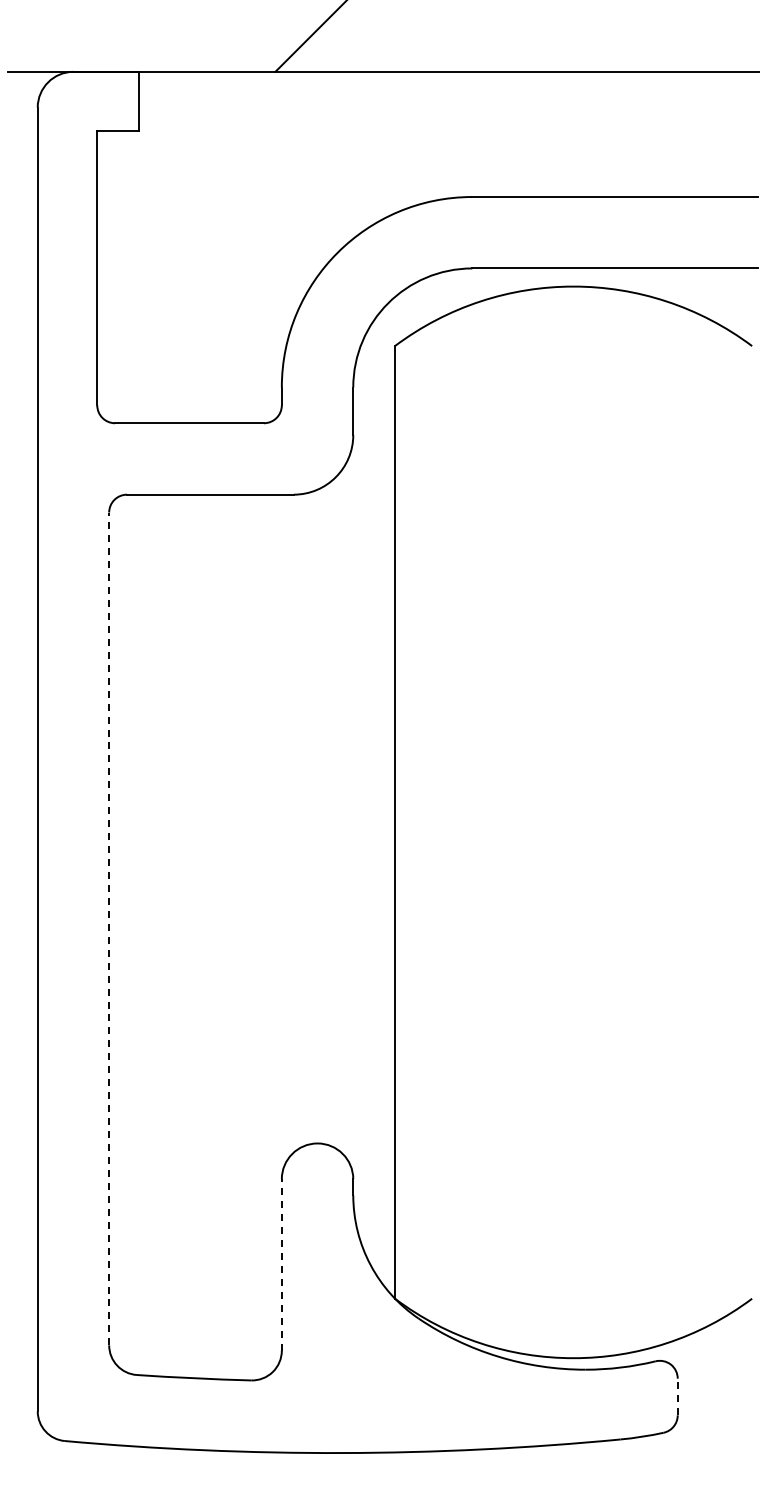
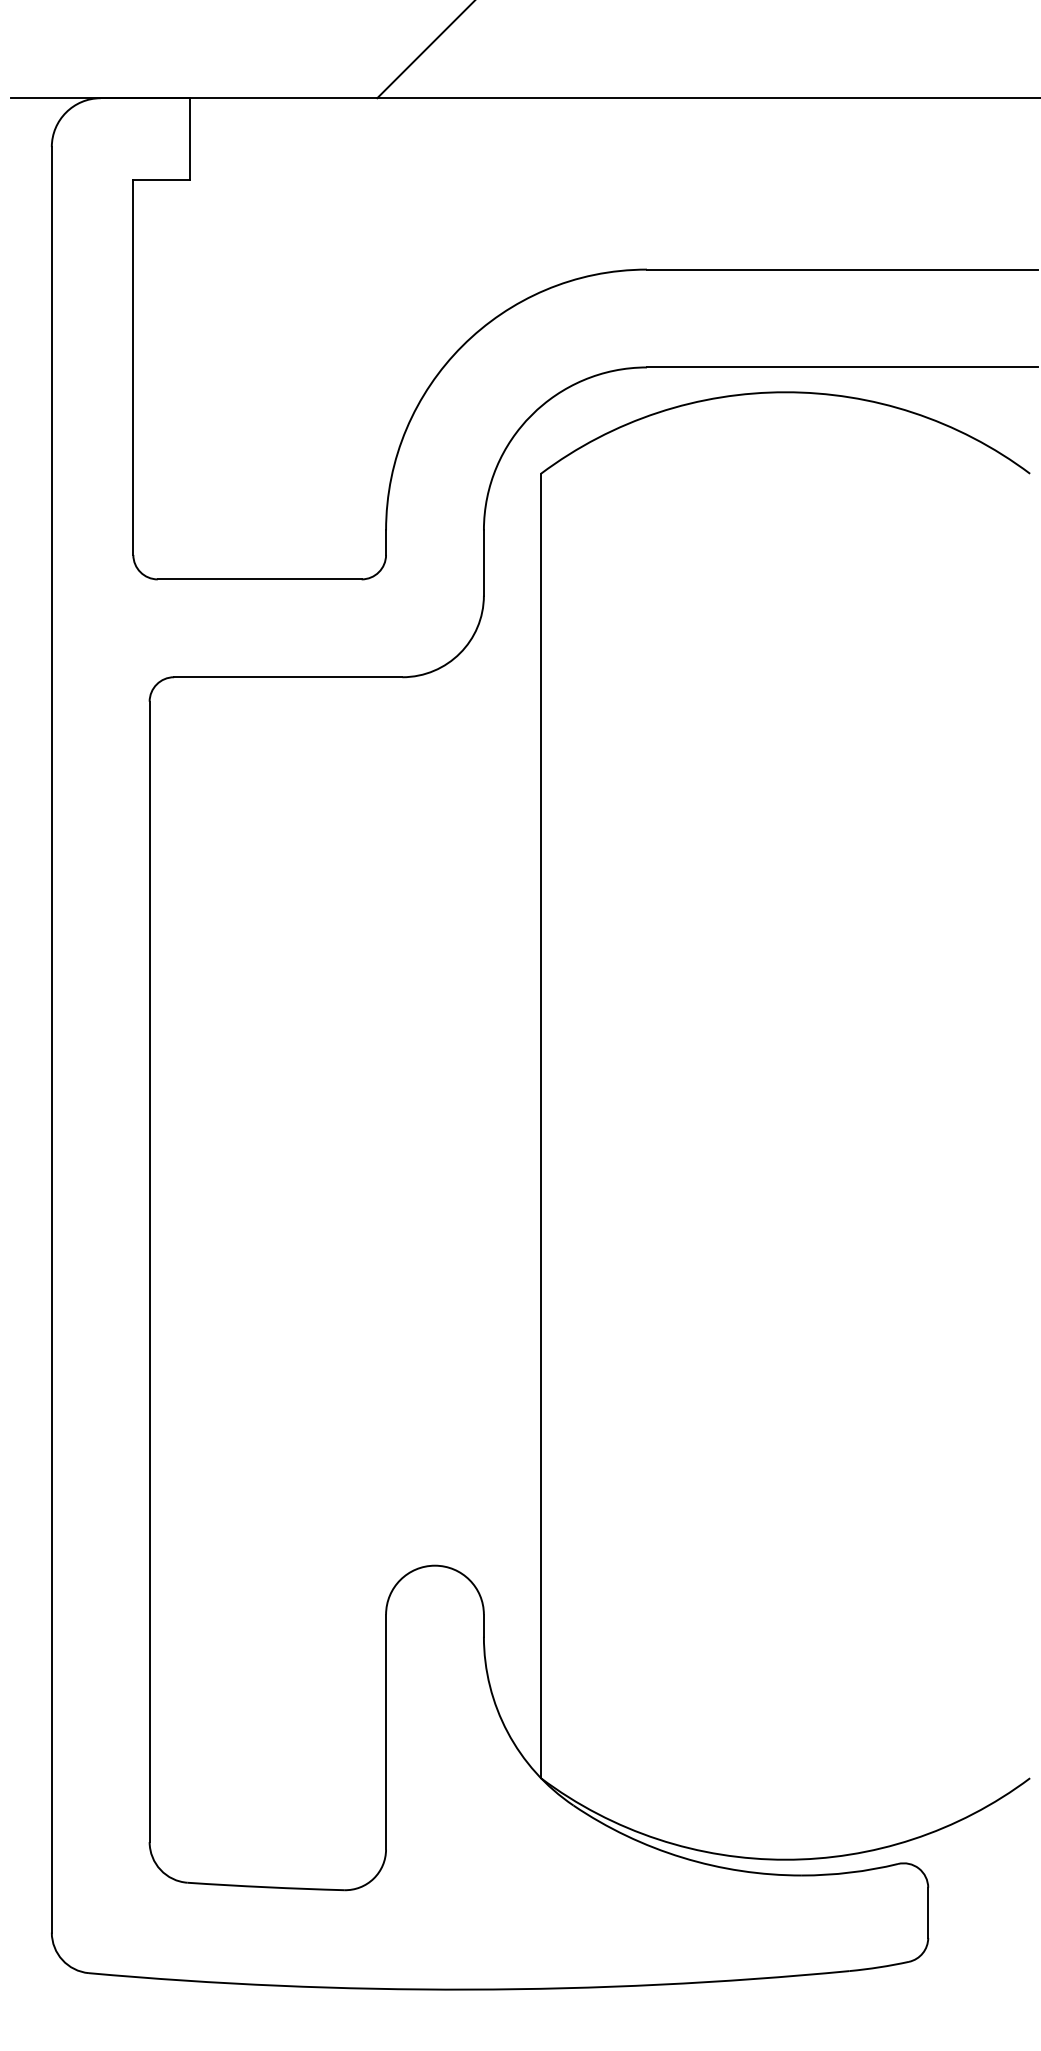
line: (109, 928) -> (150, 1271), dashed -> solid
line: (281, 1264) -> (385, 1731), dashed -> solid
line: (677, 1396) -> (927, 1912), dashed -> solid

